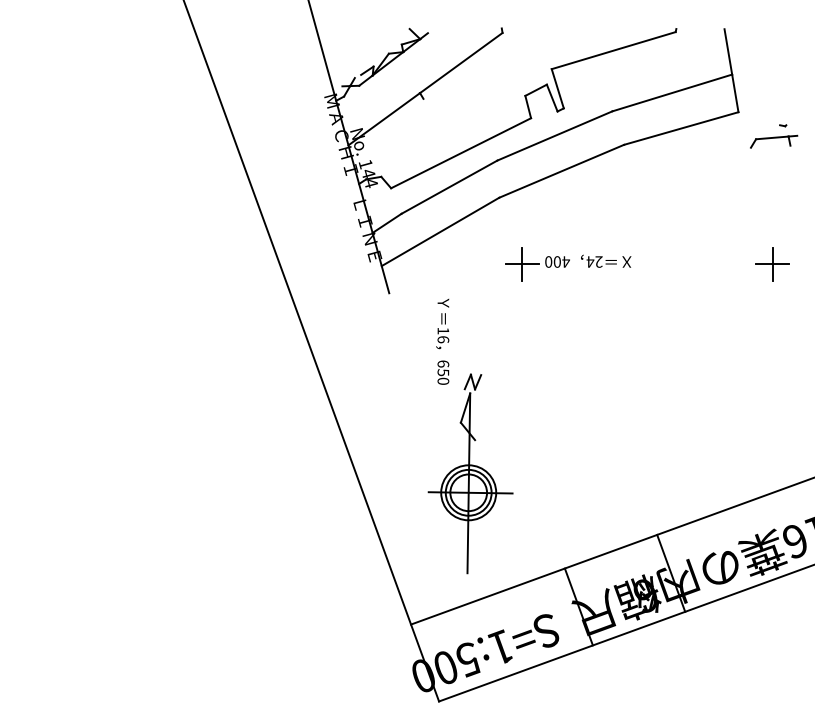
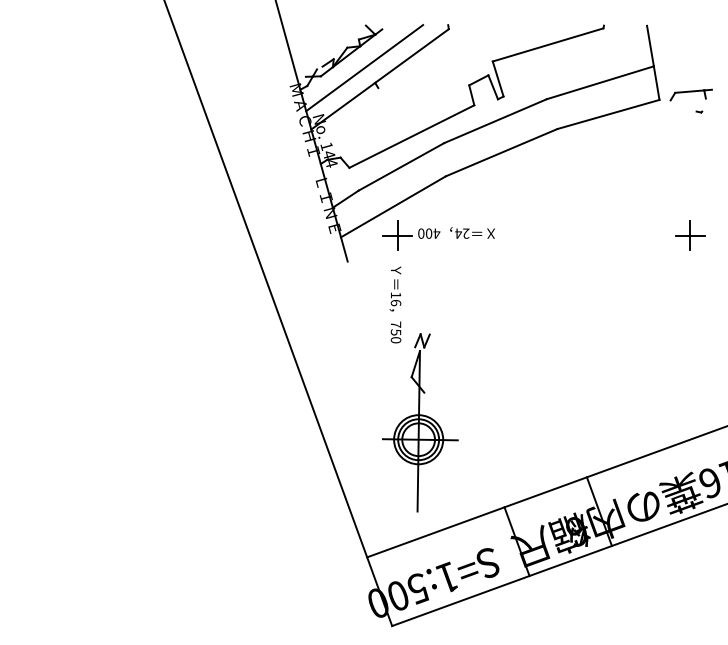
line: (407, 76) -> (364, 68), added
part: (774, 141) -> (691, 94), moved
part: (568, 264) -> (438, 235), moved
text: (443, 363) -> (396, 324), 650 -> 750

